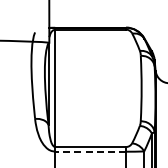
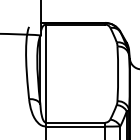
line: (90, 151) -> (75, 126), dashed -> solid

